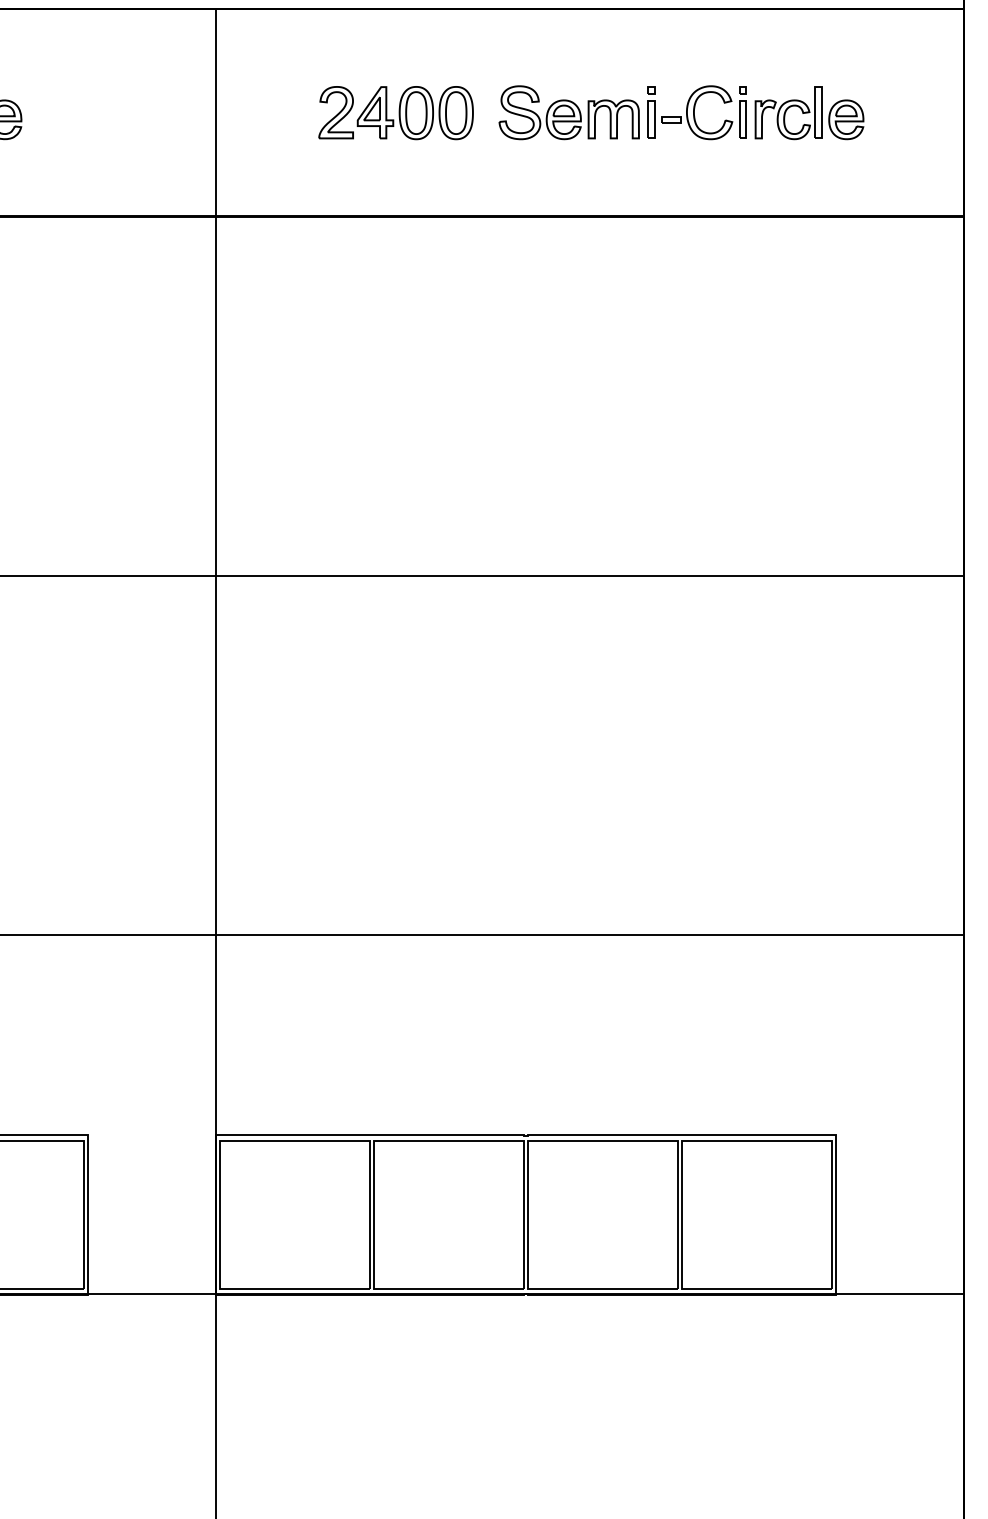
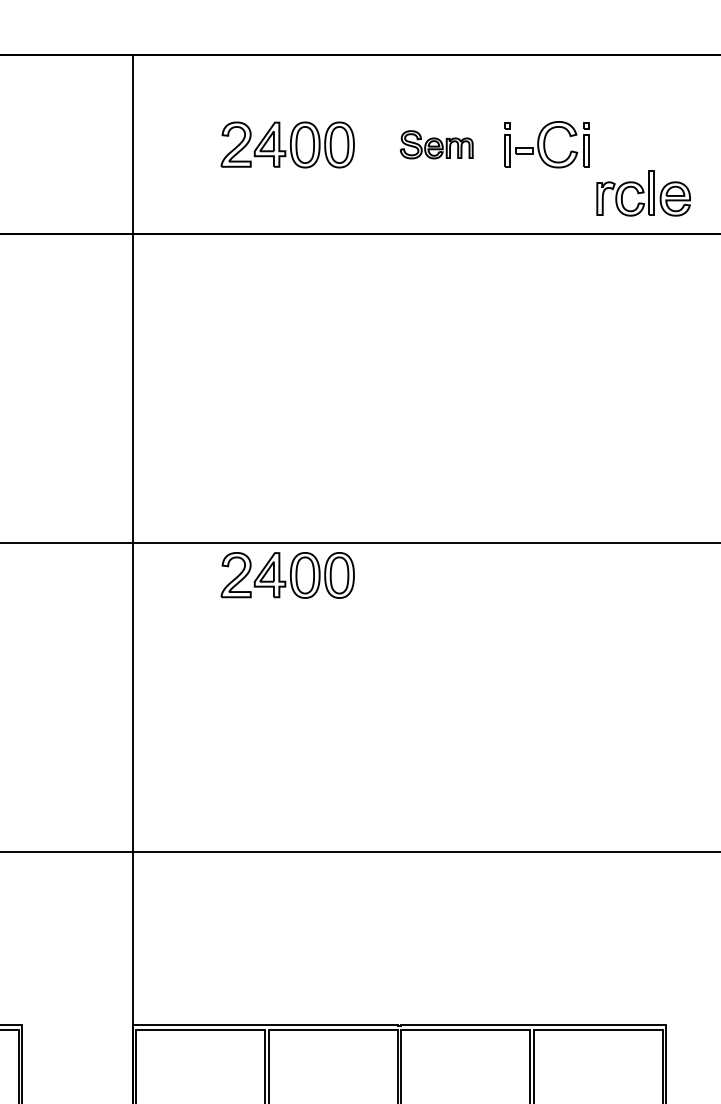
part: (568, 112) -> (436, 144), size x0.6
part: (809, 113) -> (643, 193), moved
part: (395, 613) -> (287, 575), added

